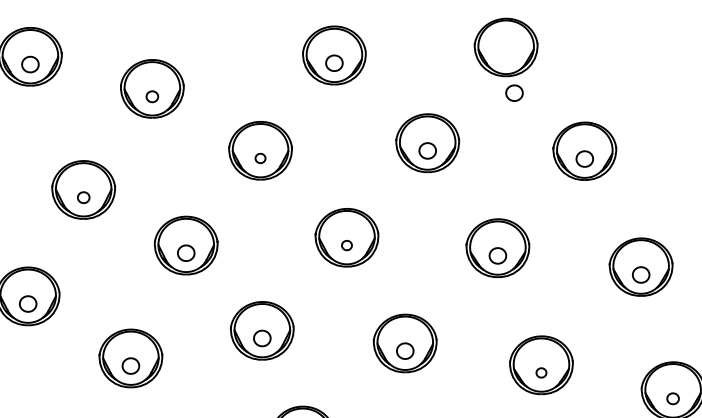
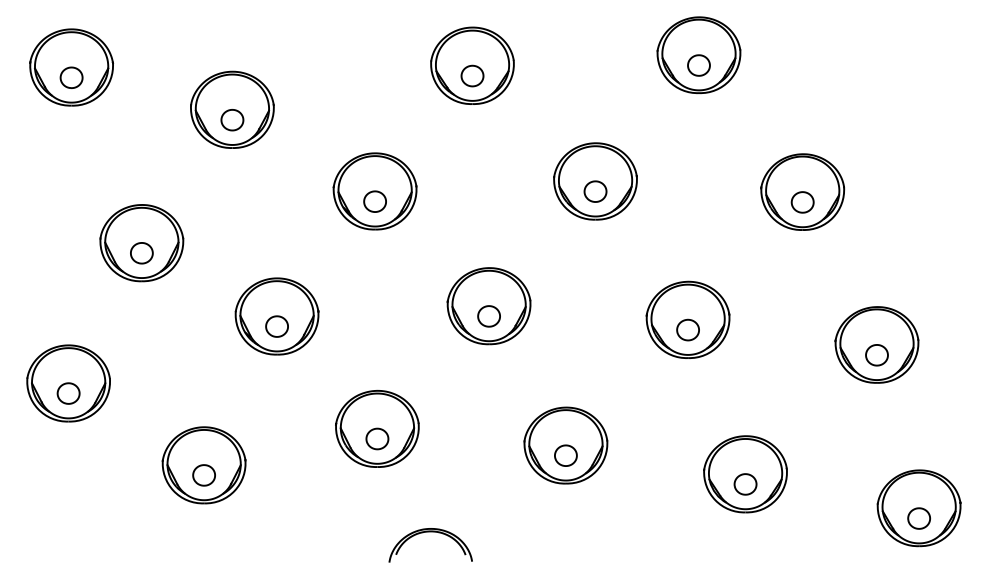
part: (514, 93) -> (698, 65), moved
part: (152, 96) -> (232, 120), size x1.43
part: (260, 158) -> (374, 201), size x1.67
part: (83, 197) -> (141, 253), size x1.43
part: (346, 245) -> (488, 316), size x1.67
part: (541, 372) -> (745, 484), size x1.67
part: (672, 398) -> (918, 518), size x1.43

